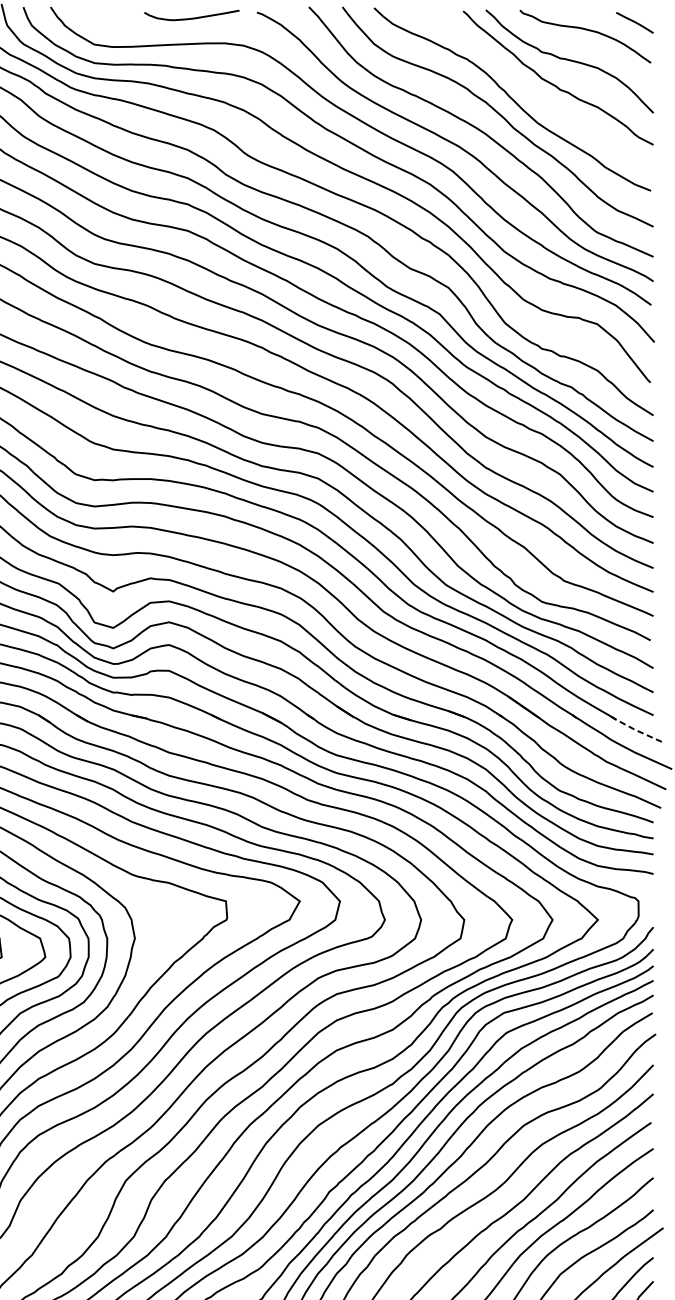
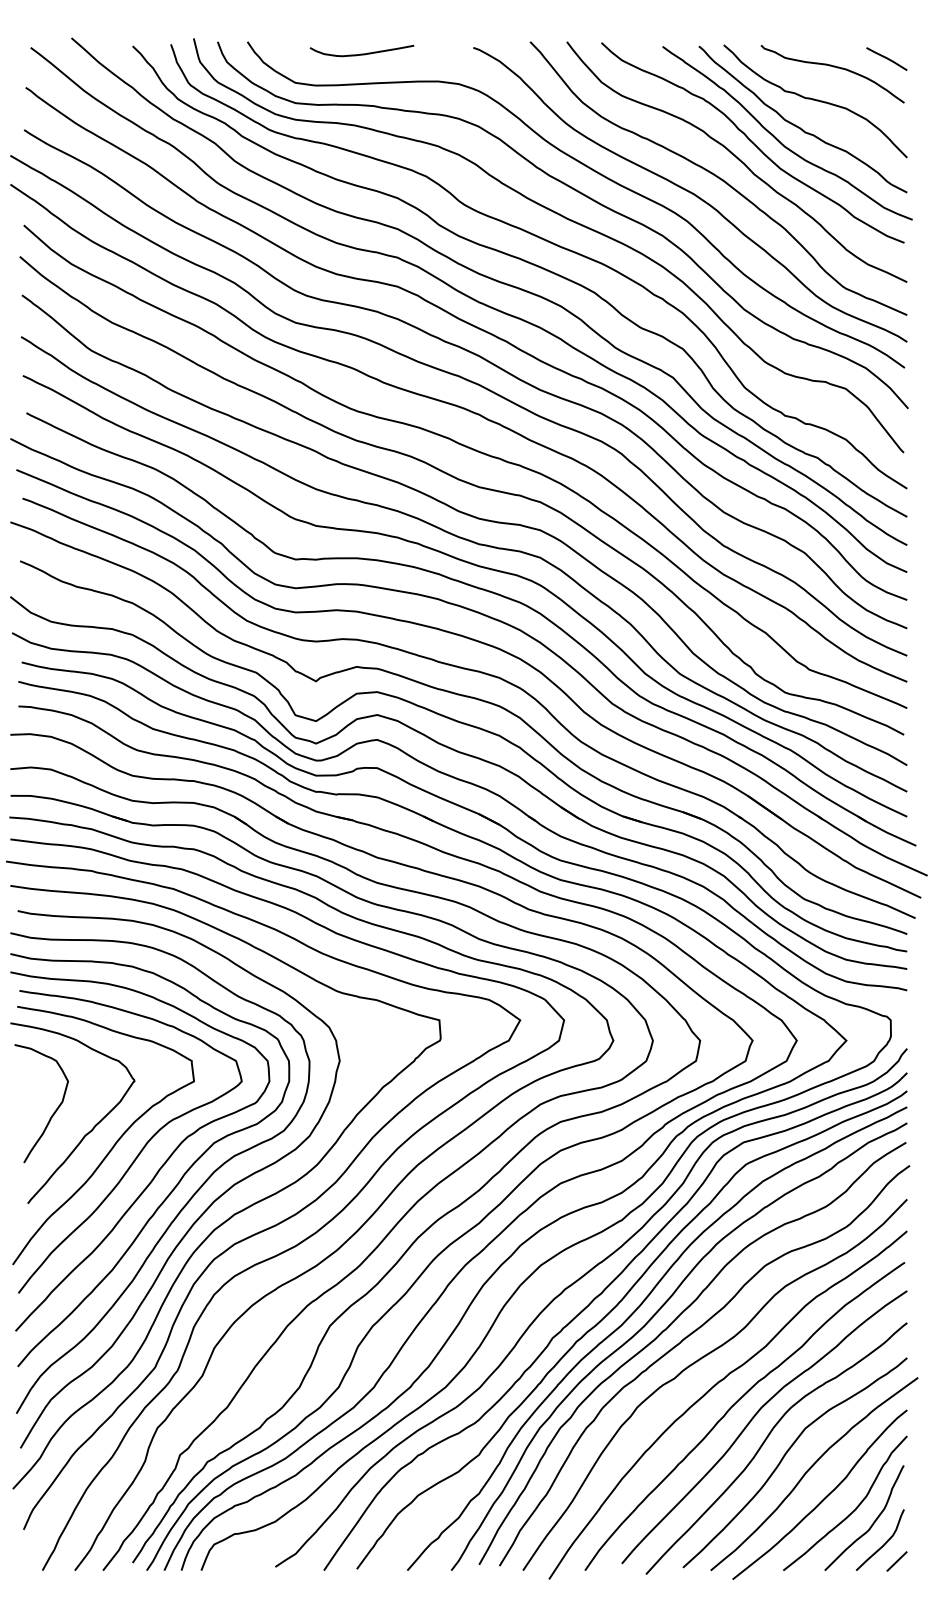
curve: (191, 17) -> (361, 53), moved
curve: (536, 97) -> (779, 140), added
line: (634, 729) -> (886, 832), dashed -> solid

